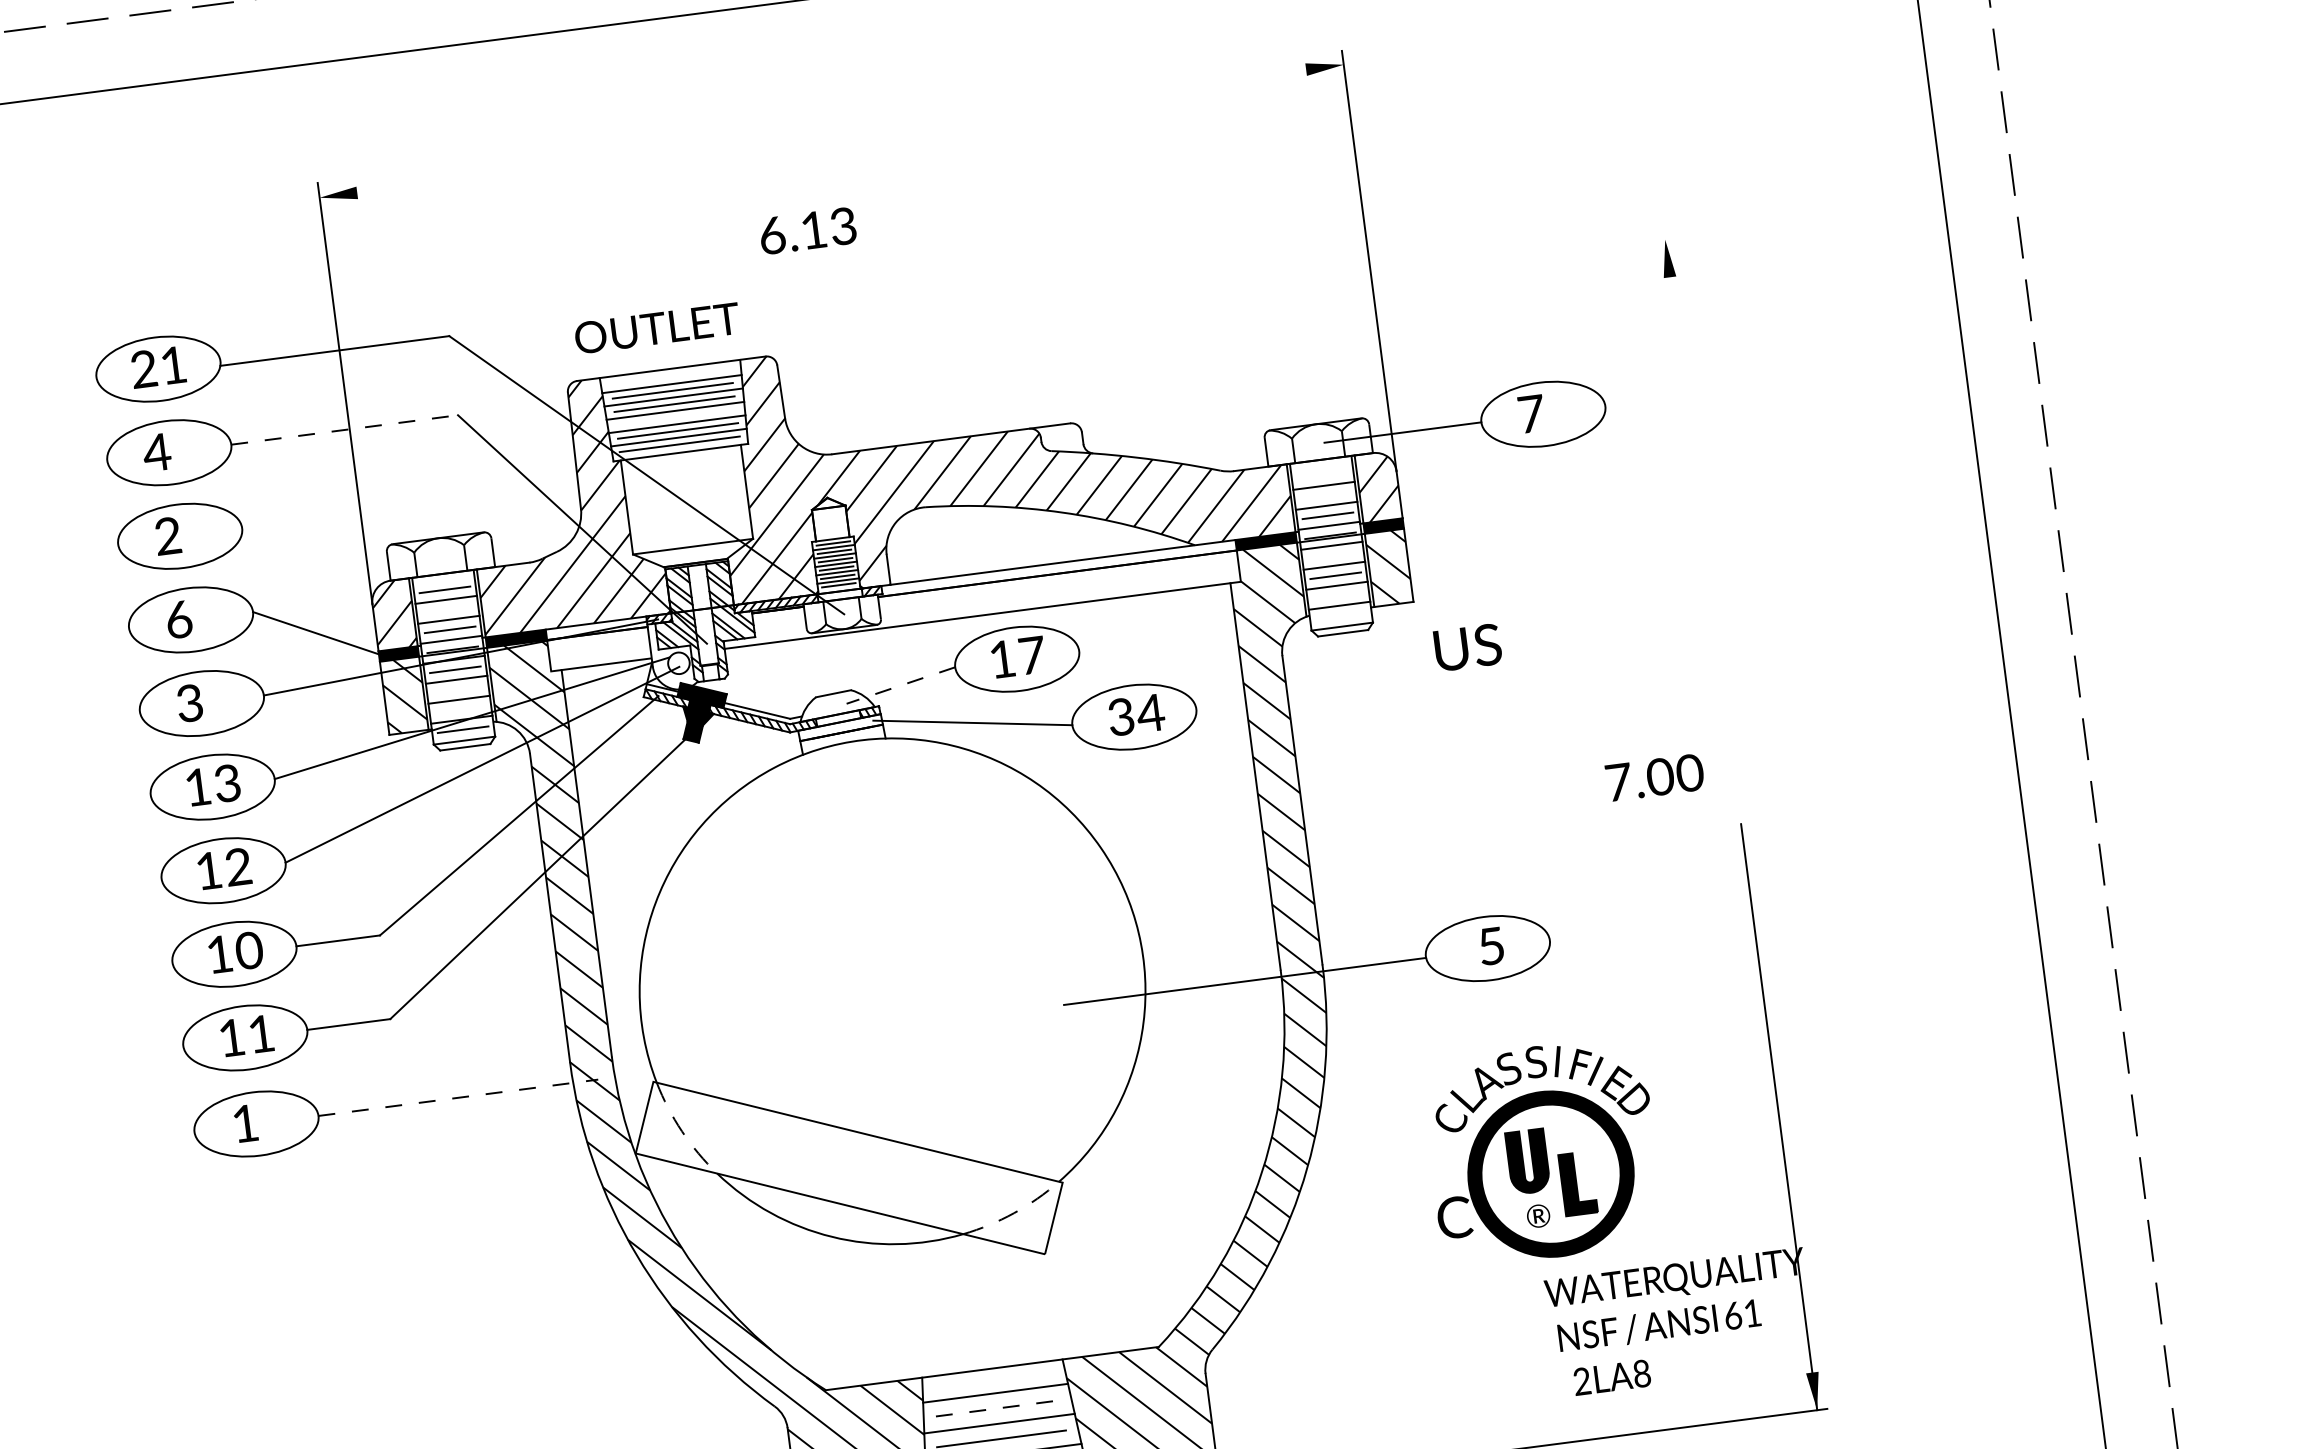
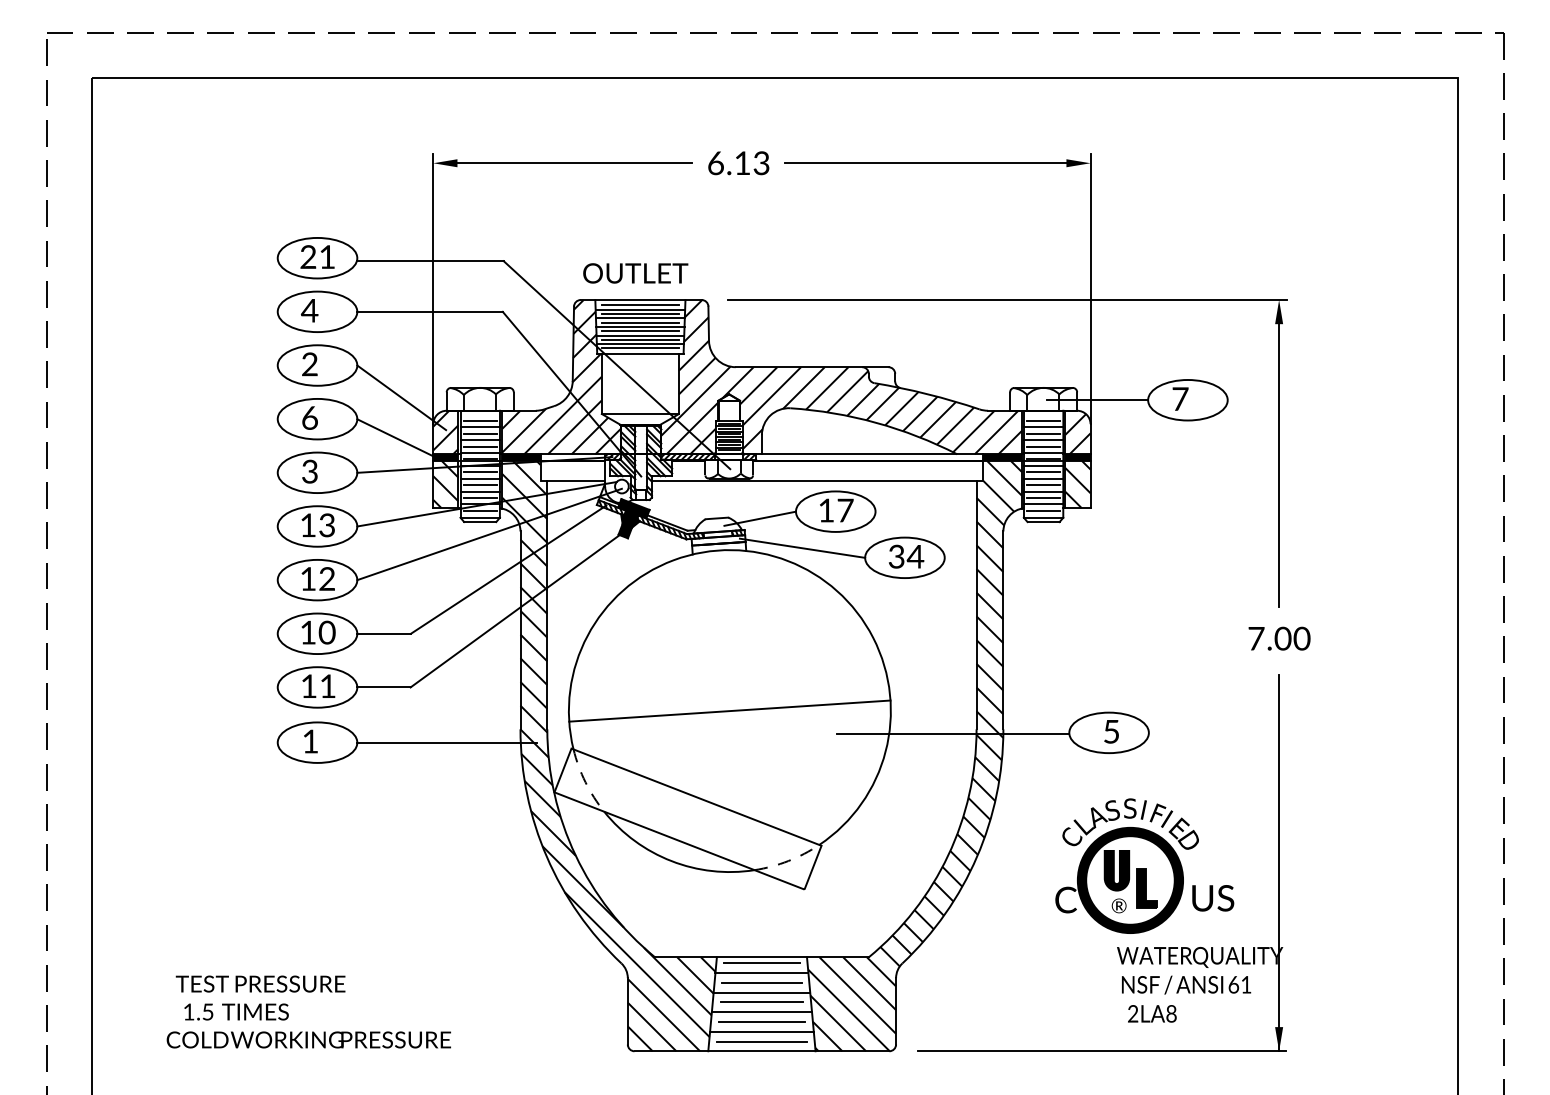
line: (1091, 97) -> (928, 163), added
line: (536, 169) -> (572, 163), added
text: (807, 231) -> (738, 163), moved
line: (1242, 295) -> (1007, 300), added
line: (669, 377) -> (639, 305), added
line: (674, 418) -> (639, 331), added
line: (345, 429) -> (430, 311), dashed -> solid
line: (1322, 476) -> (1043, 421), added
line: (1698, 494) -> (1279, 463), added
line: (1325, 495) -> (1043, 433), added
line: (1332, 556) -> (1043, 472), added
line: (317, 569) -> (401, 397), added
line: (1338, 595) -> (1043, 497), added
line: (447, 609) -> (480, 433), added
line: (1340, 615) -> (1043, 510), added
text: (1468, 647) -> (1213, 898), moved
line: (899, 685) -> (759, 518), dashed -> solid
line: (458, 690) -> (480, 485), added
line: (460, 708) -> (480, 497), added
text: (1654, 777) -> (1279, 638), moved
line: (891, 990) -> (729, 710), added
line: (458, 1097) -> (447, 742), dashed -> solid
line: (992, 1378) -> (761, 963), added
line: (996, 1407) -> (761, 982), dashed -> solid

